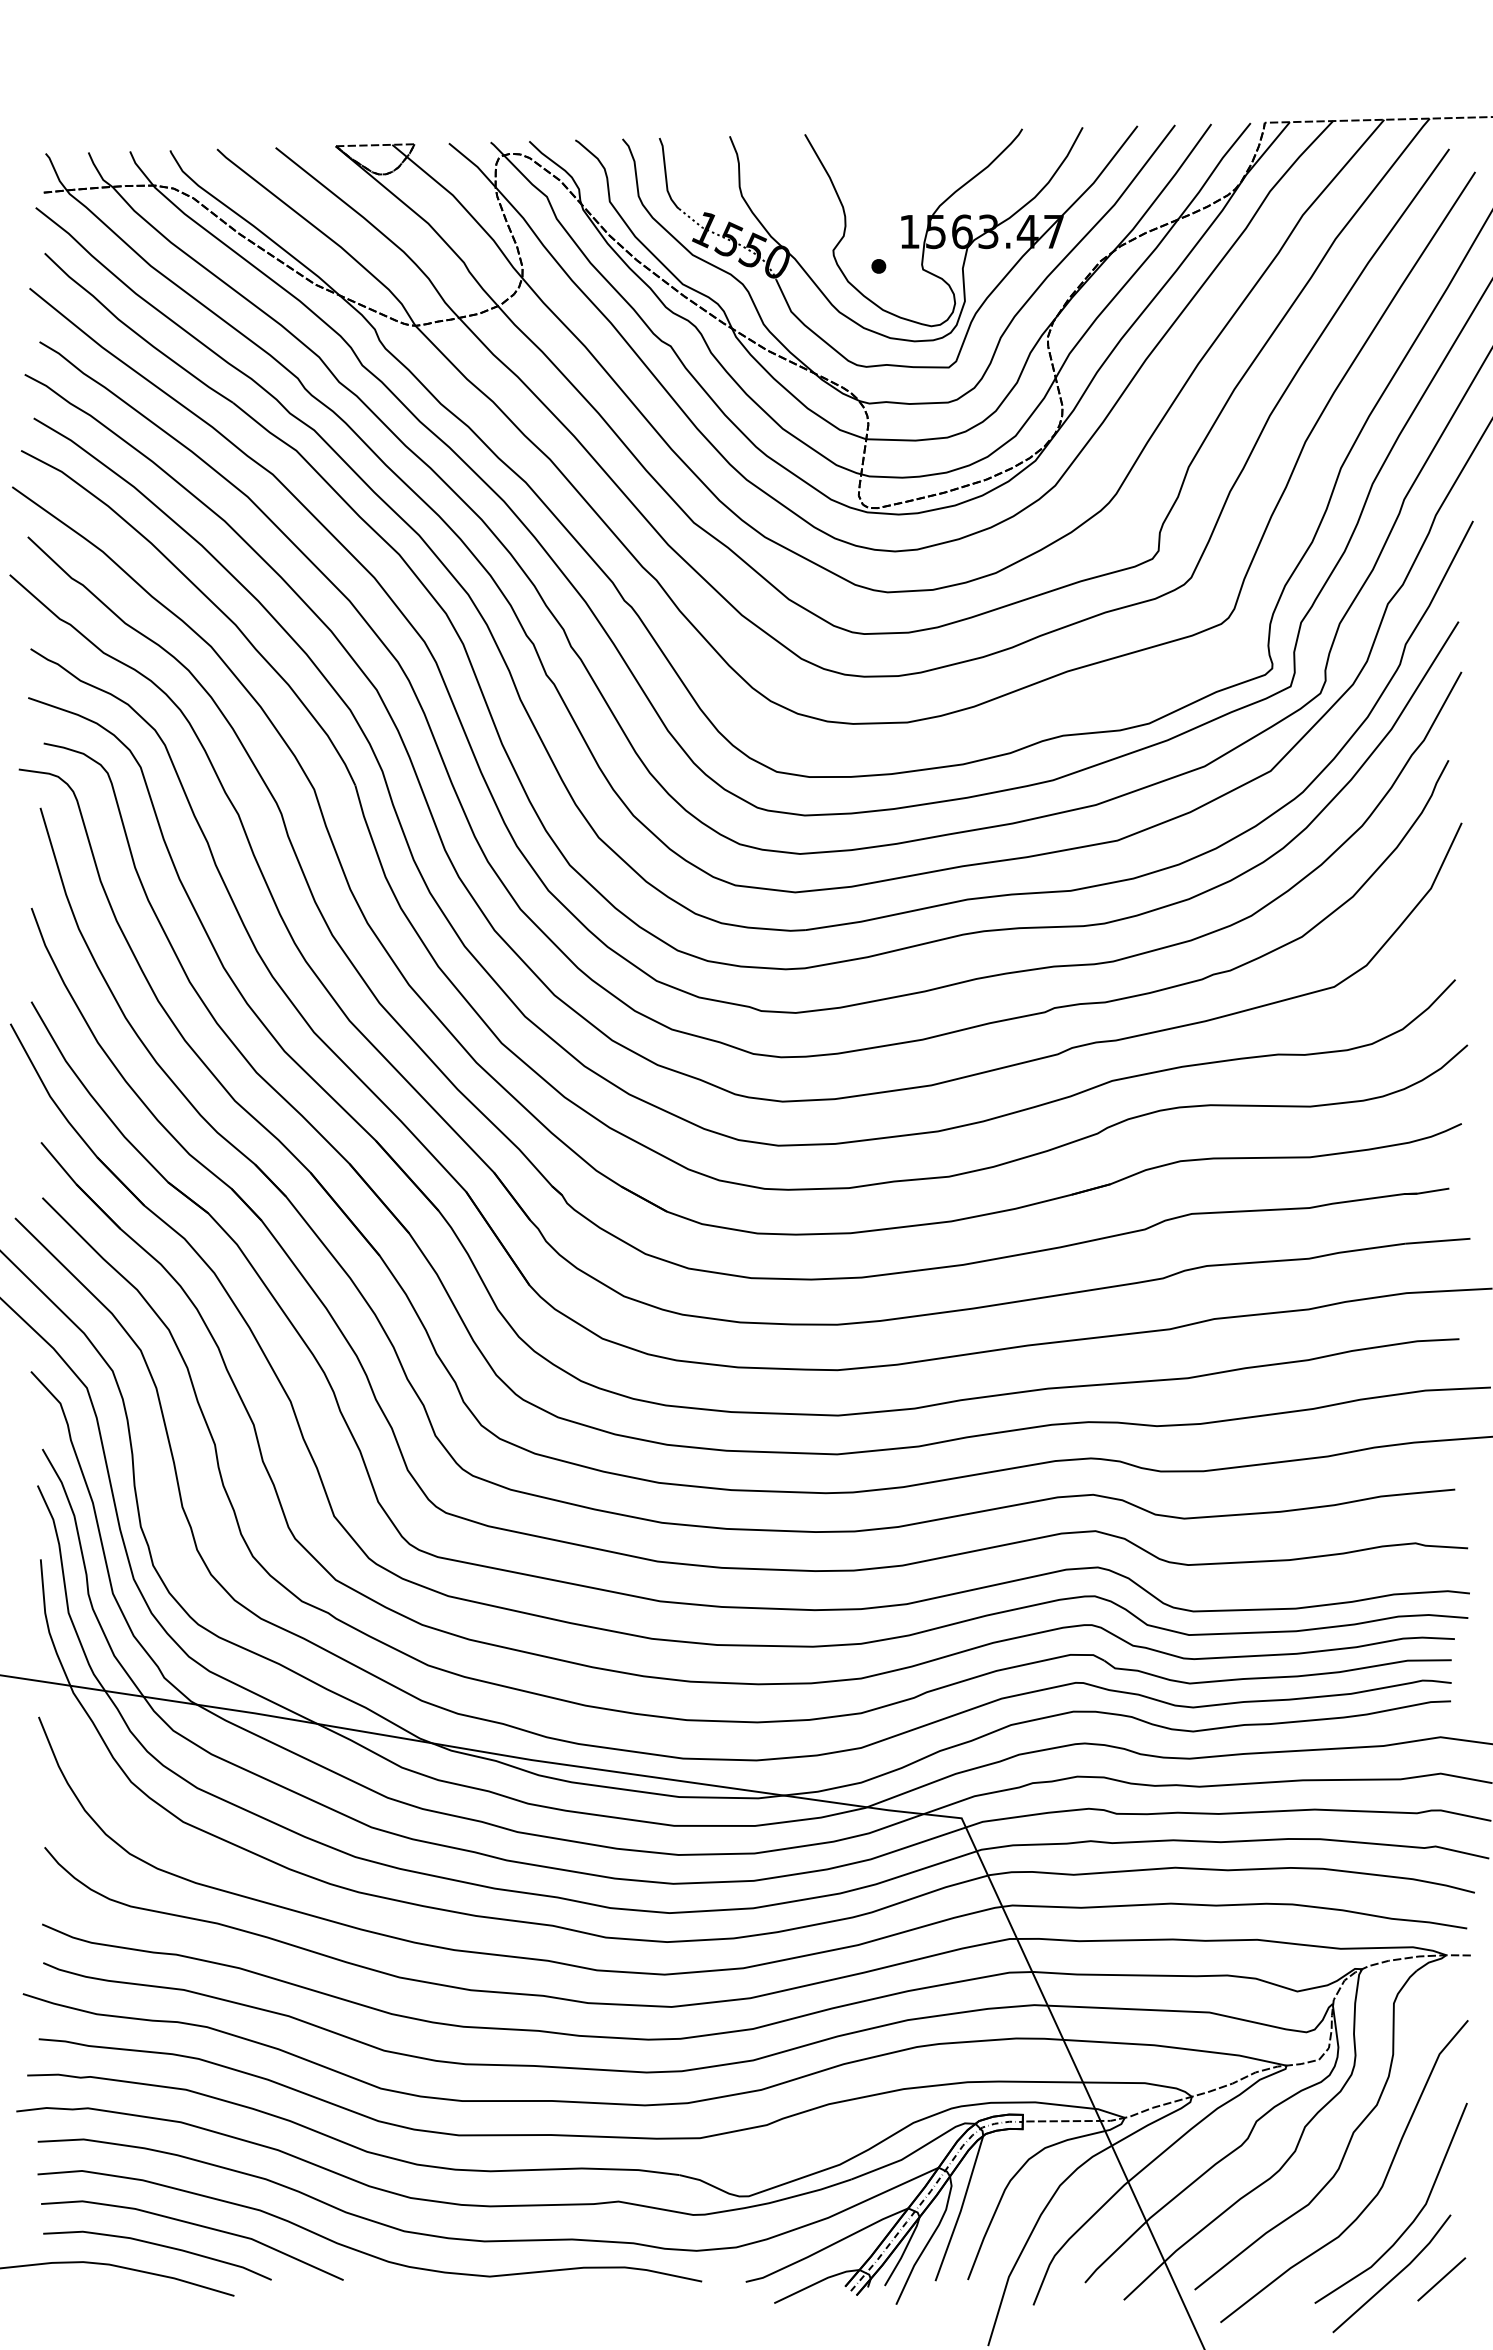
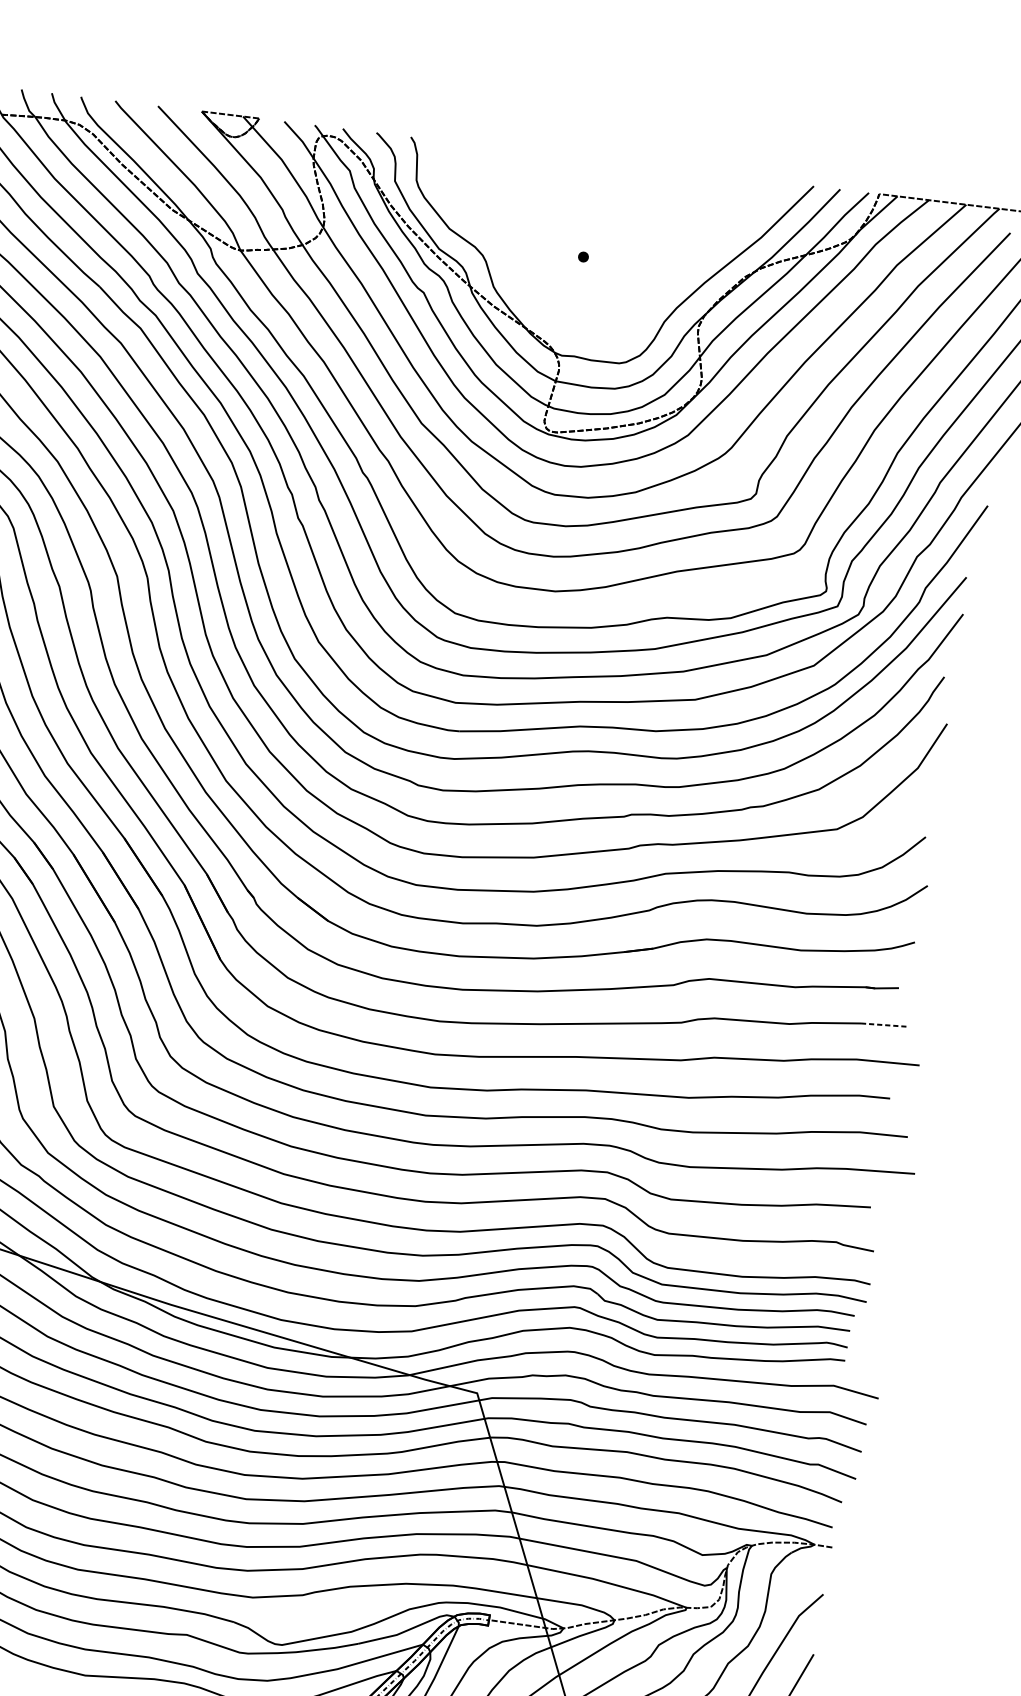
part: (898, 246) -> (599, 244), removed
line: (1437, 1241) -> (884, 1025), solid -> dashed

